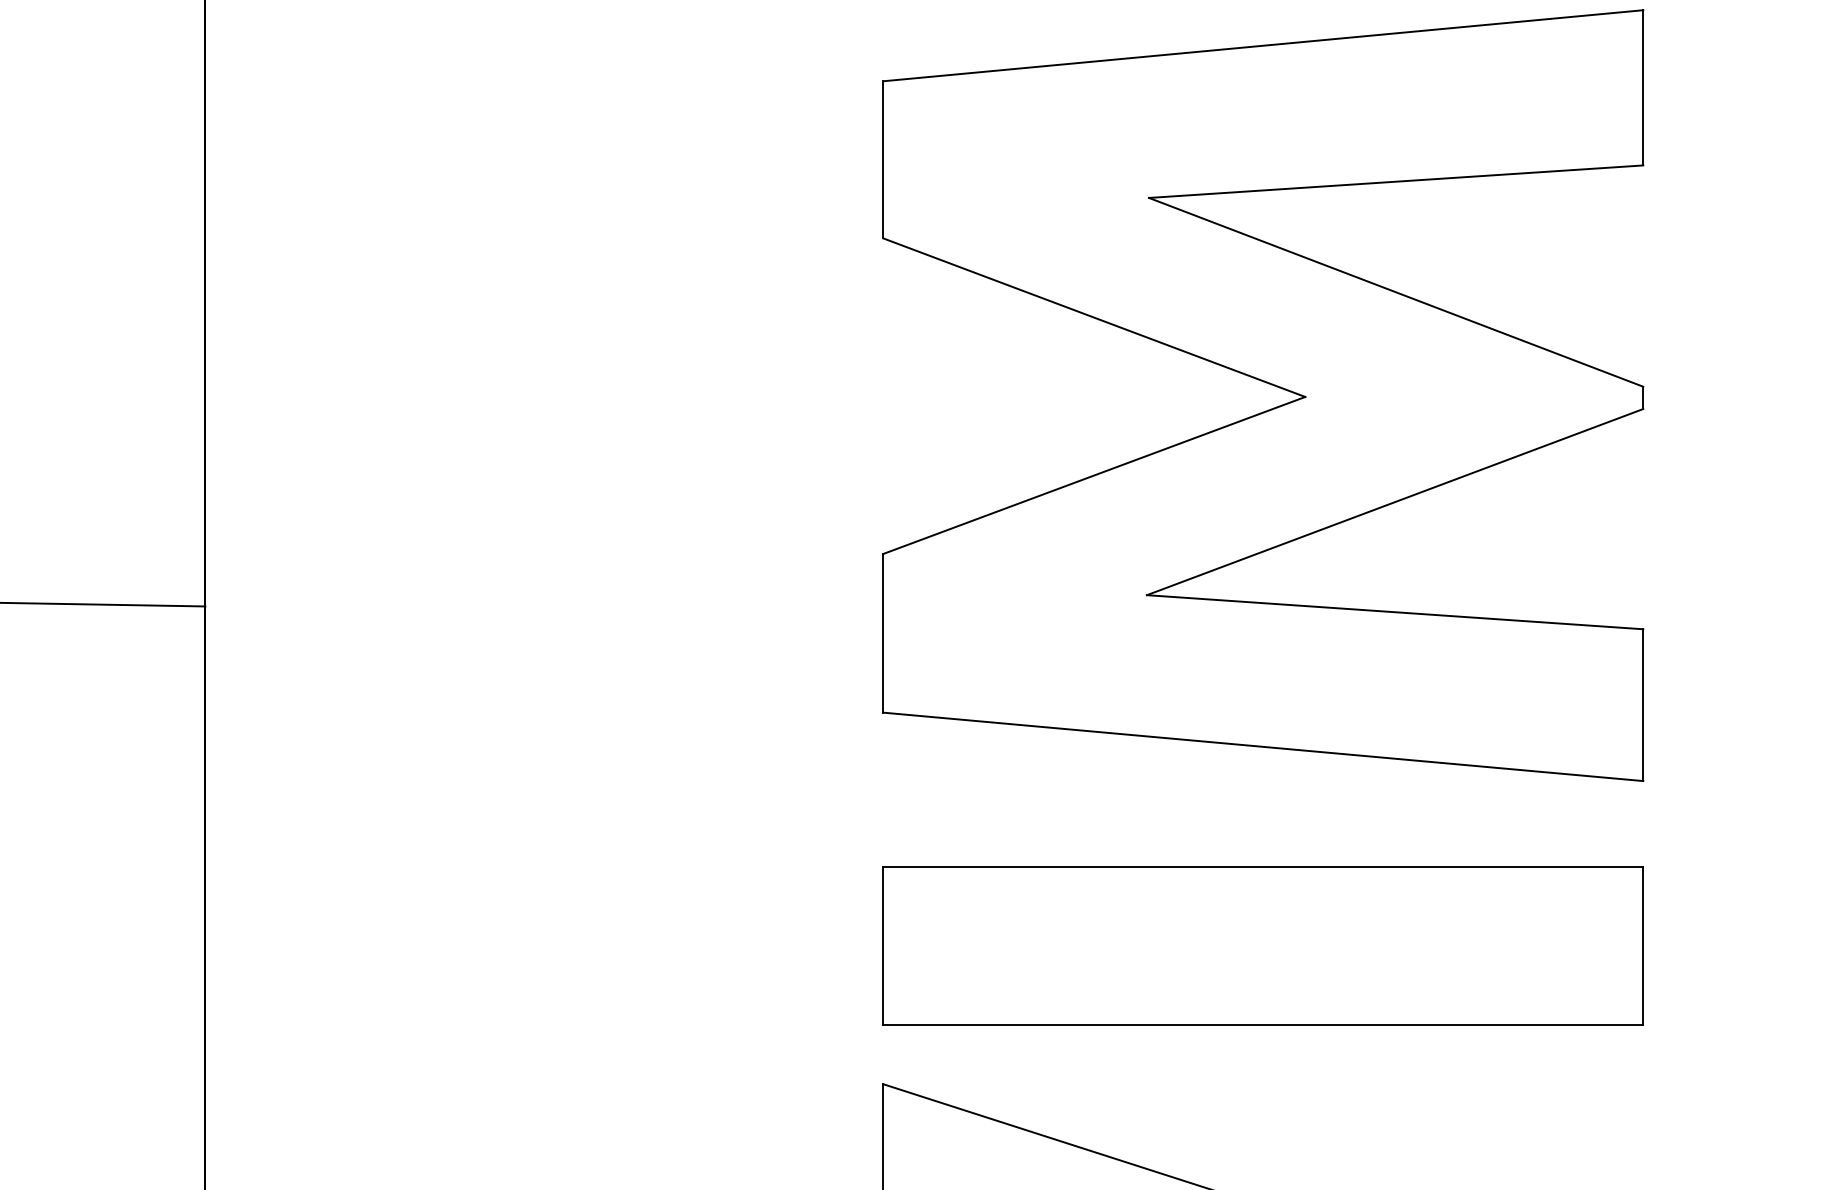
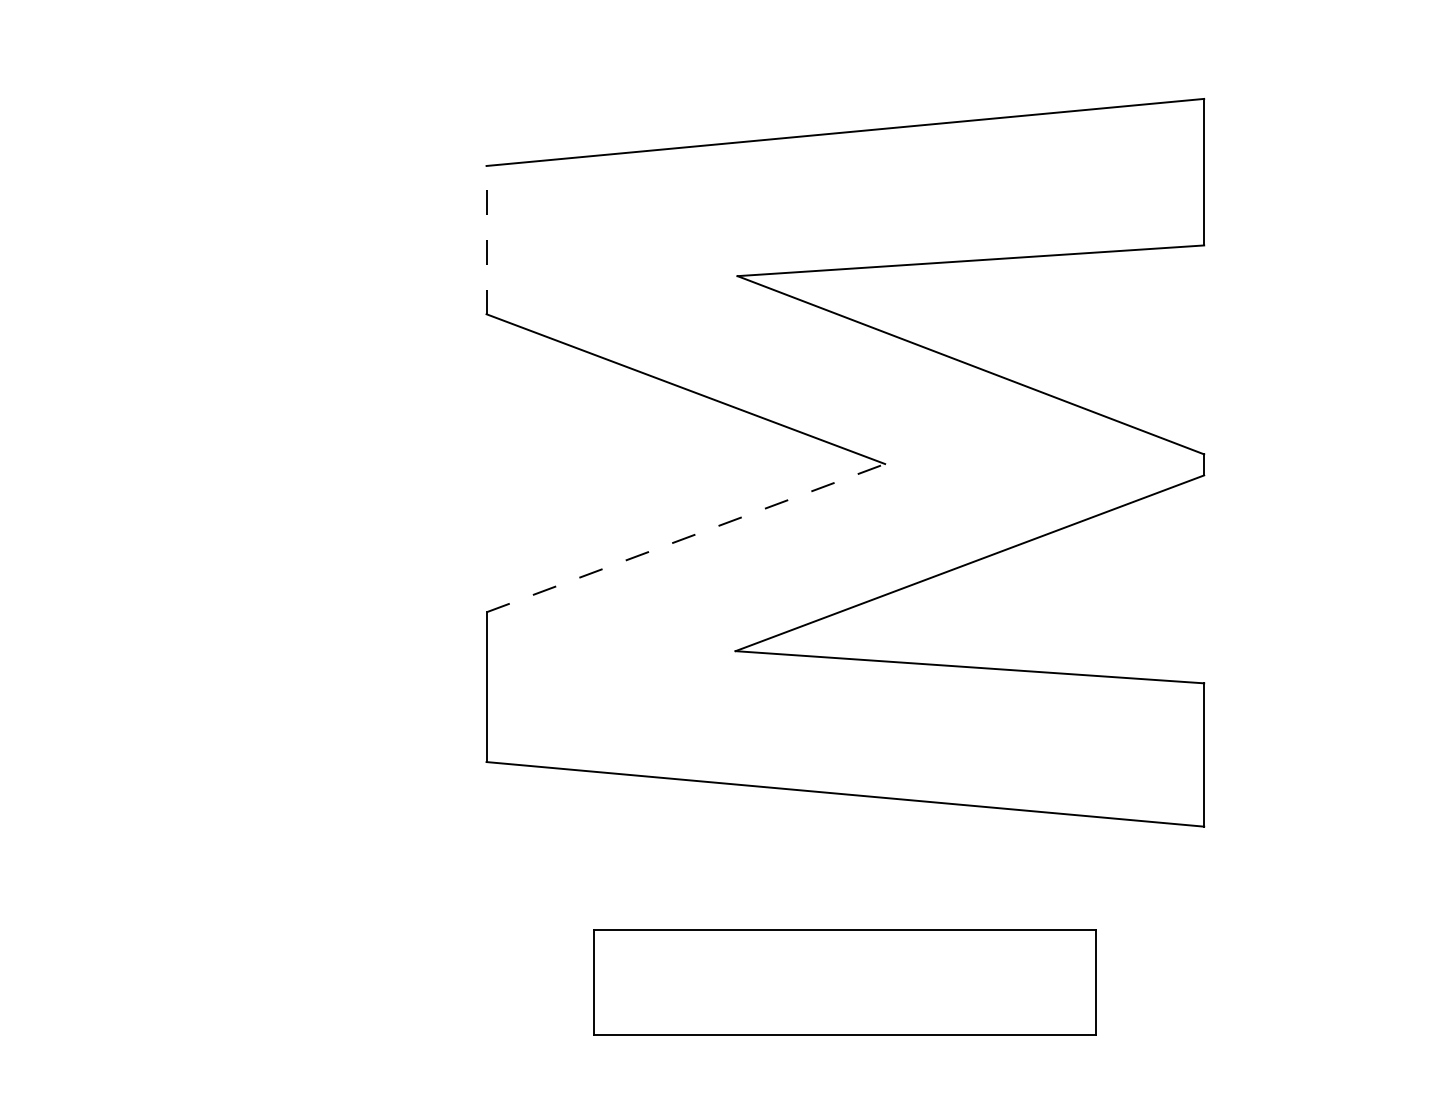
line: (883, 159) -> (486, 239), solid -> dashed
line: (1094, 475) -> (686, 538), solid -> dashed
part: (1262, 945) -> (844, 981), size x0.7

